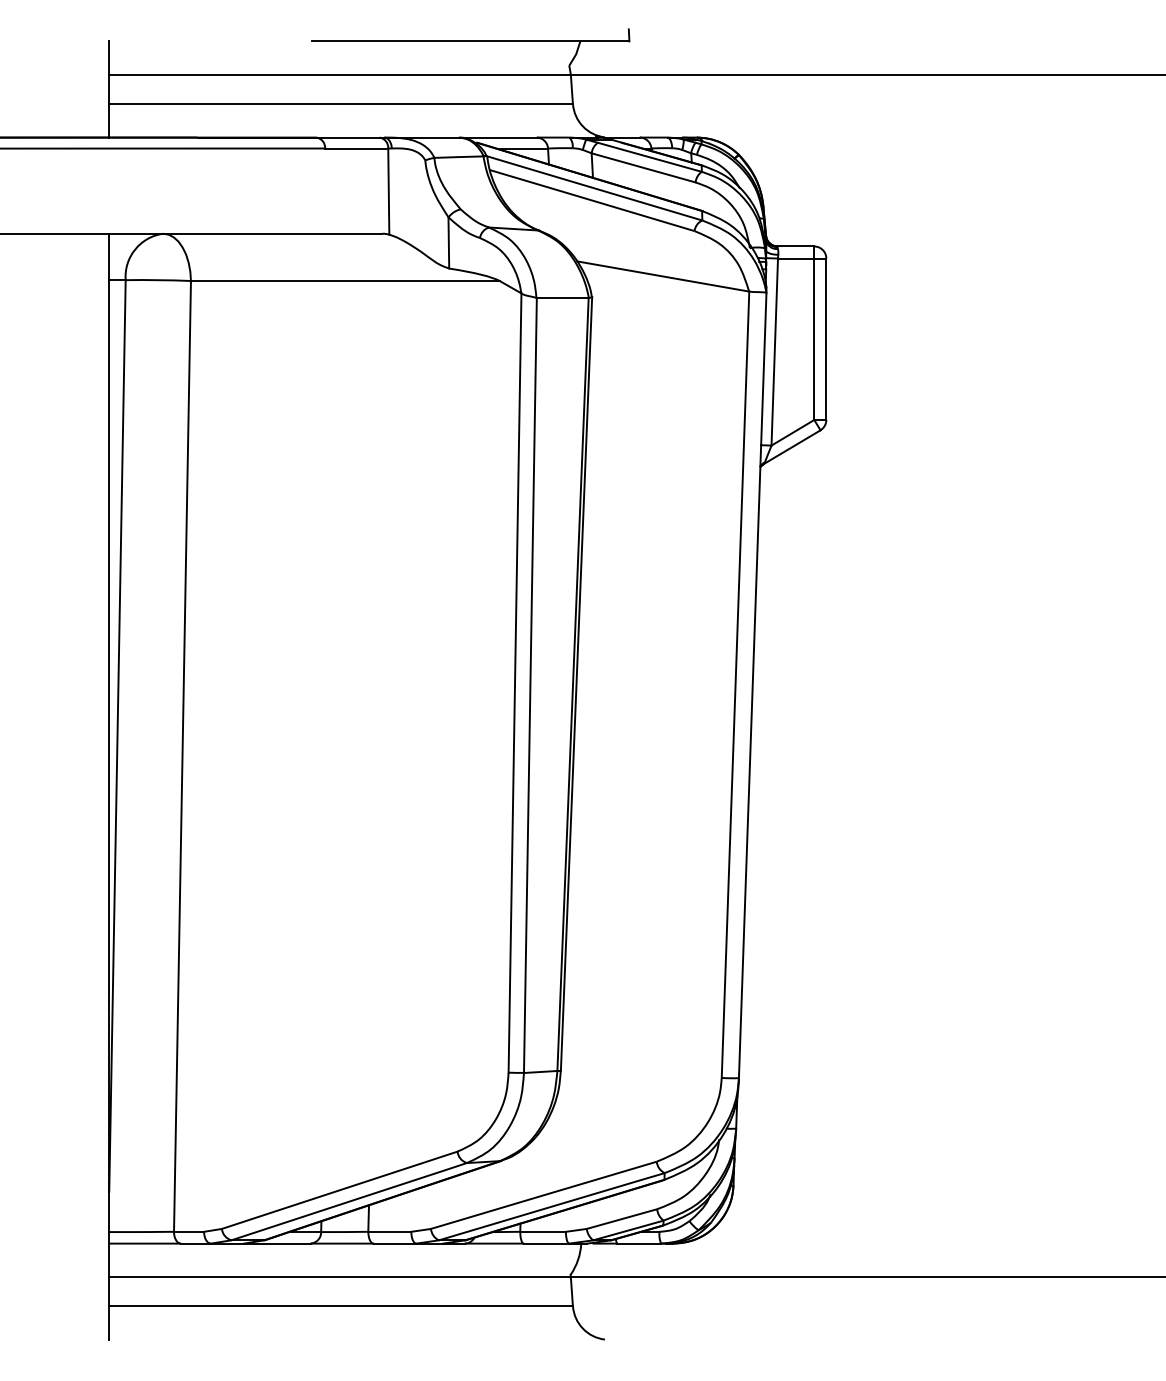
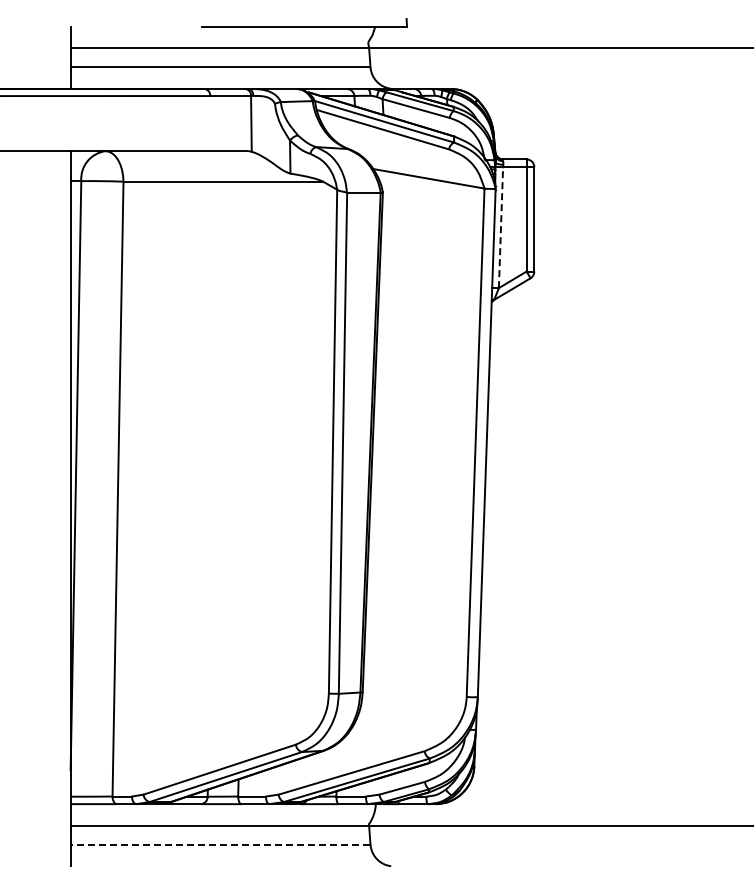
line: (775, 351) -> (501, 227), solid -> dashed
line: (340, 1306) -> (220, 844), solid -> dashed

